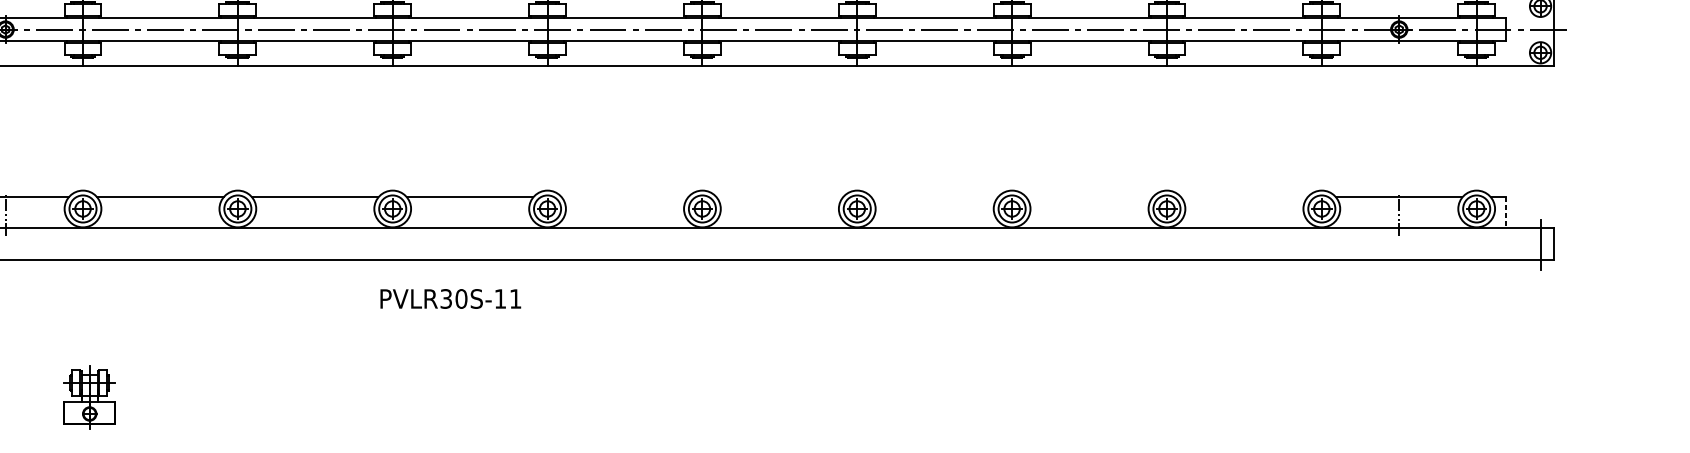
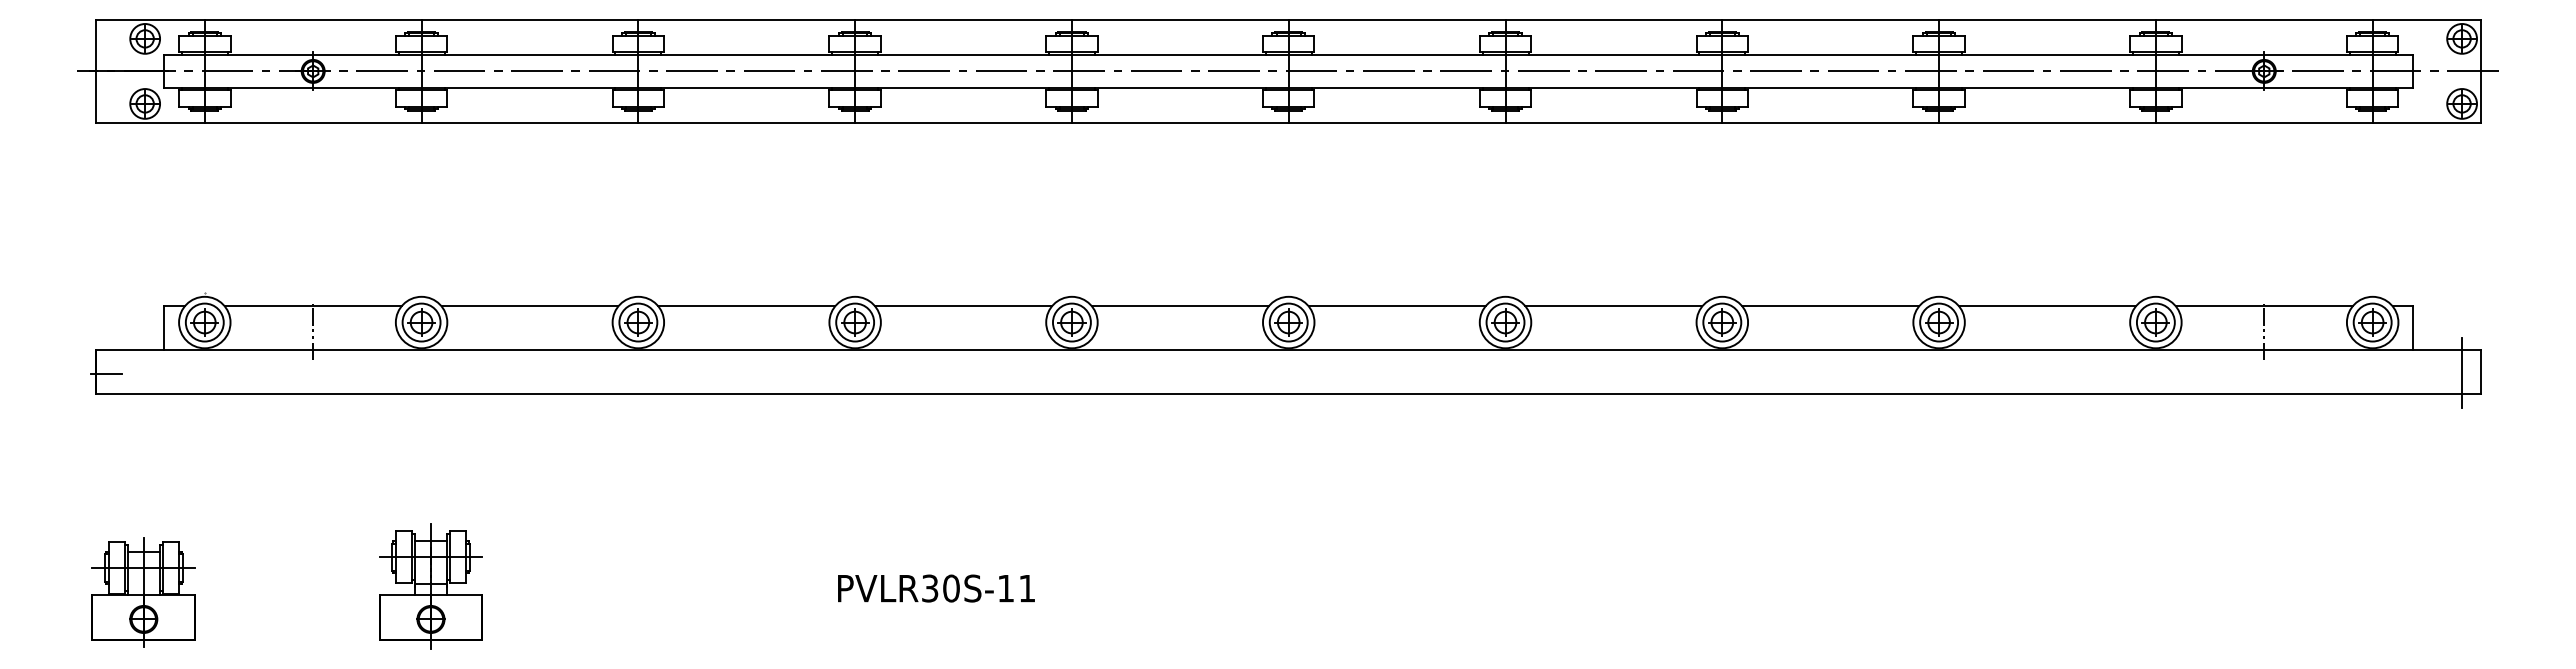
line: (624, 197) -> (1179, 306), added
line: (779, 197) -> (1396, 306), added
line: (934, 197) -> (1613, 306), added
line: (1089, 197) -> (1830, 306), added
line: (1244, 197) -> (2047, 306), added
line: (1505, 212) -> (2413, 327), dashed -> solid
text: (450, 298) -> (936, 588), moved
part: (89, 397) -> (430, 586), size x1.43

